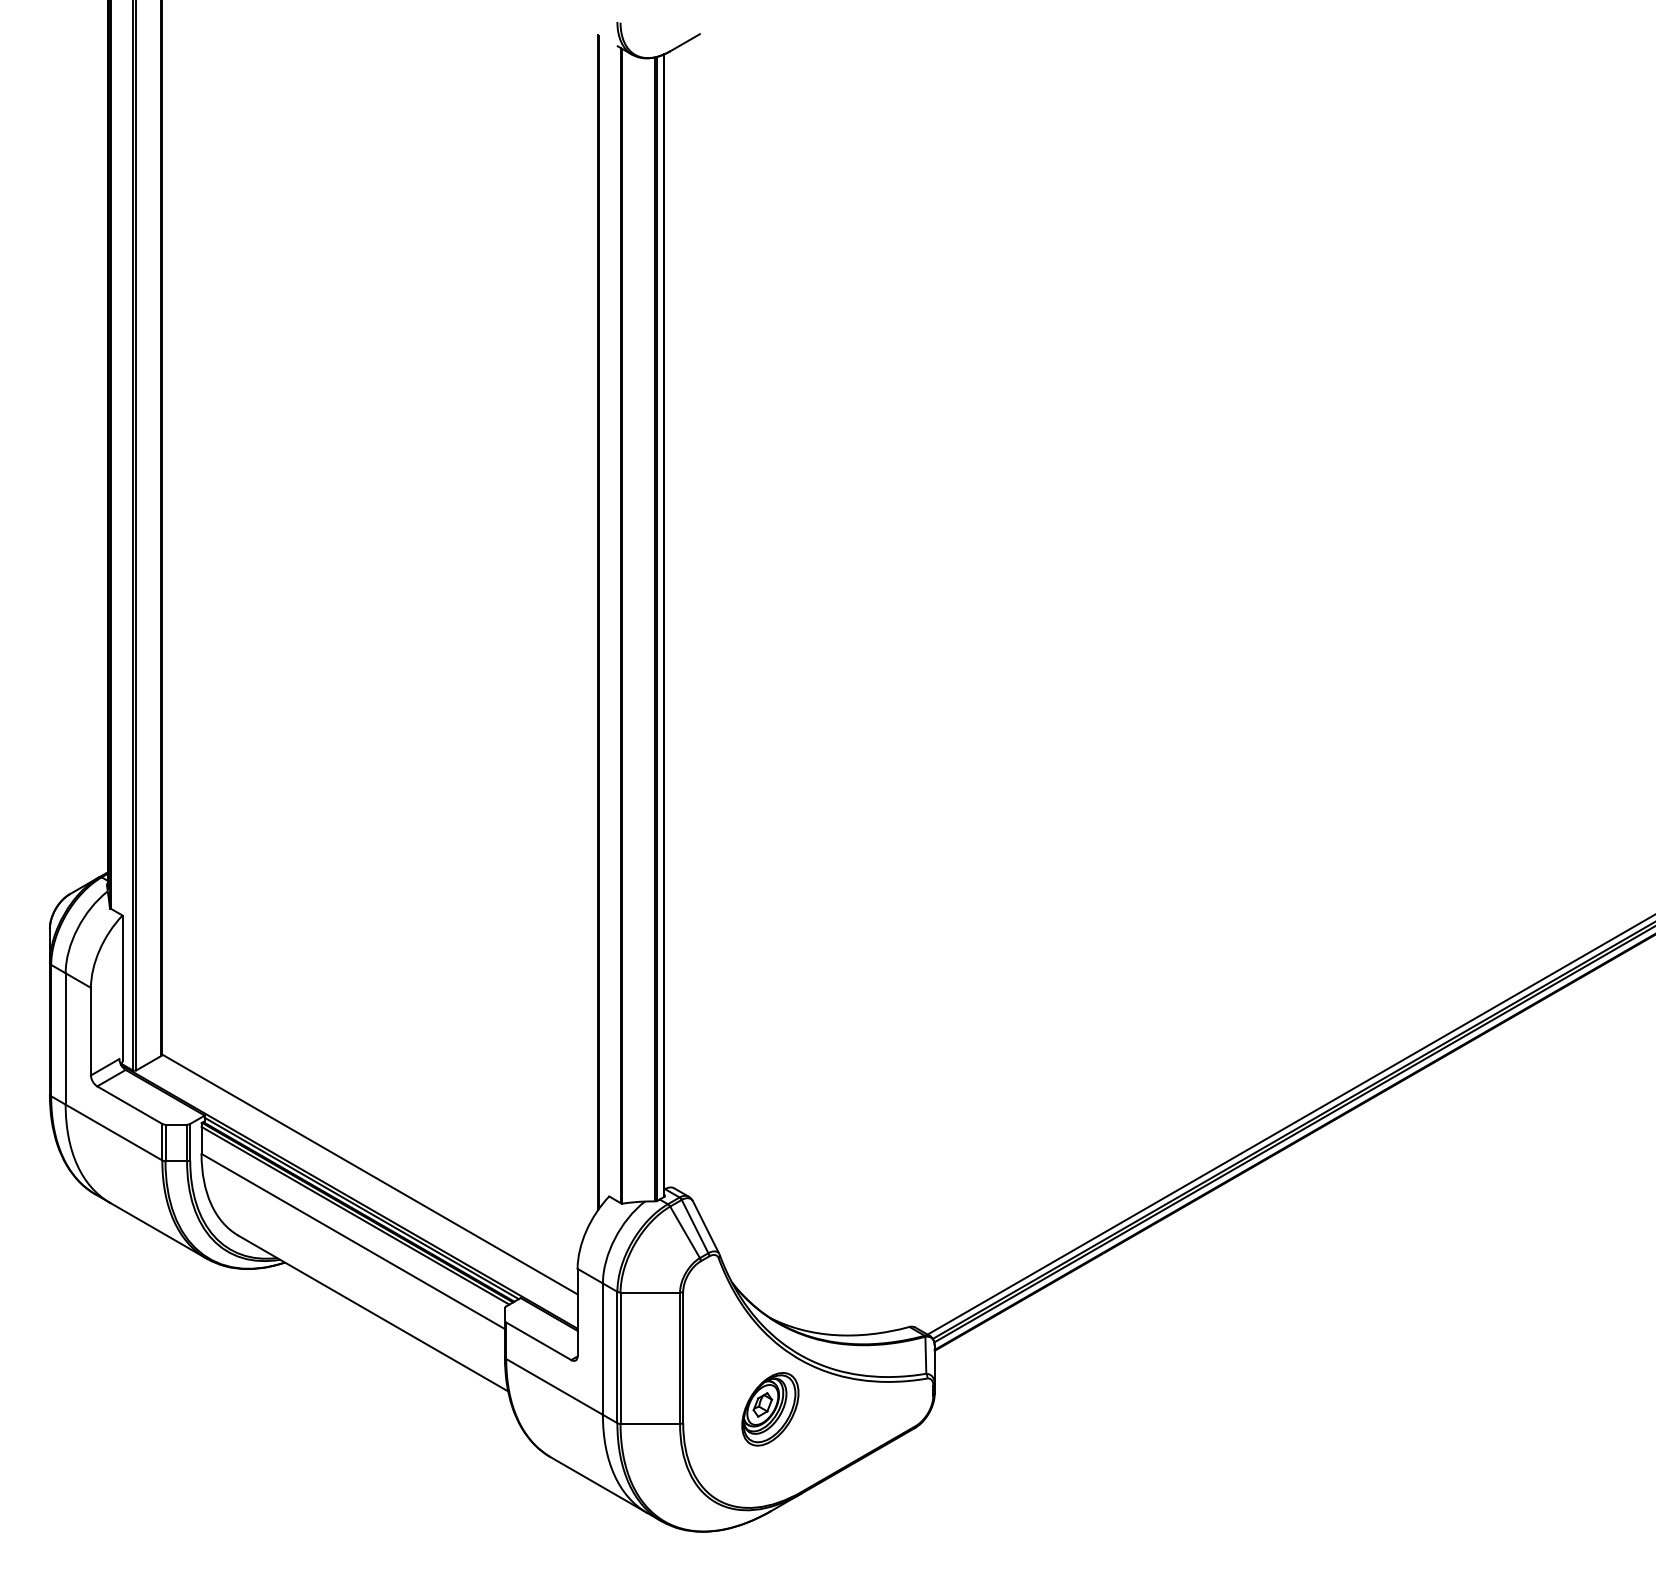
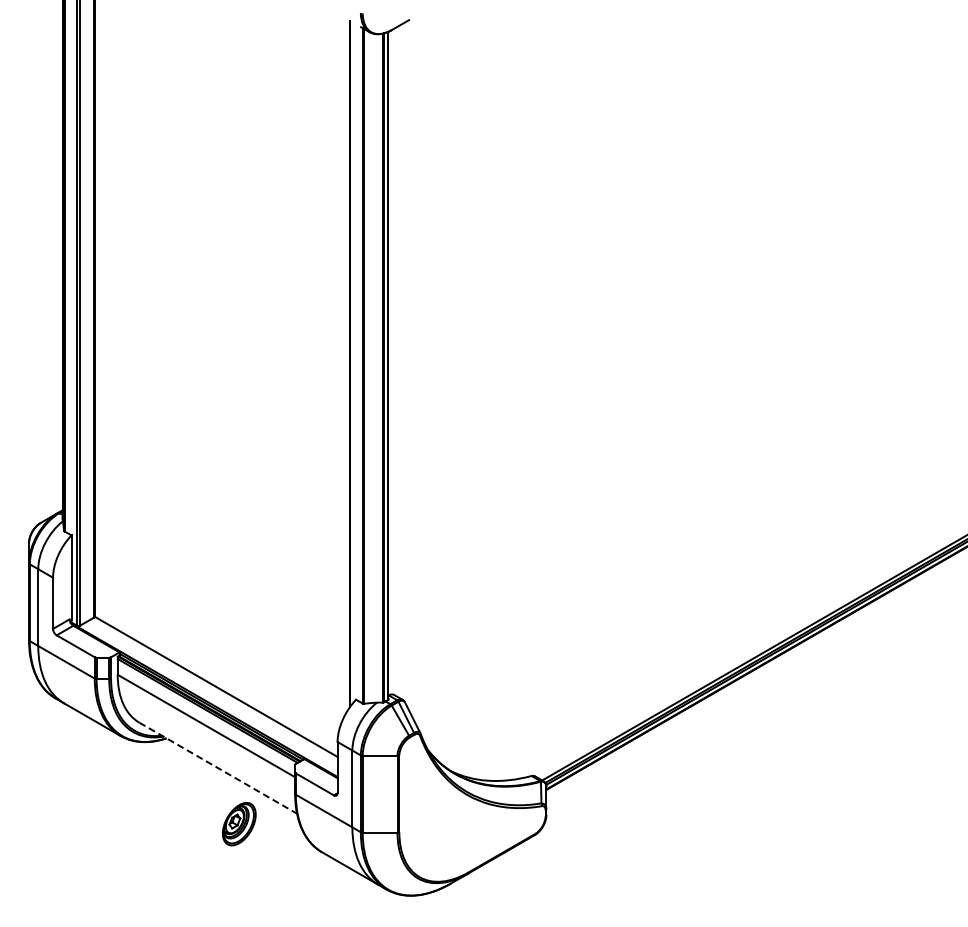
line: (373, 1314) -> (218, 768), solid -> dashed
part: (770, 1409) -> (239, 824), moved

